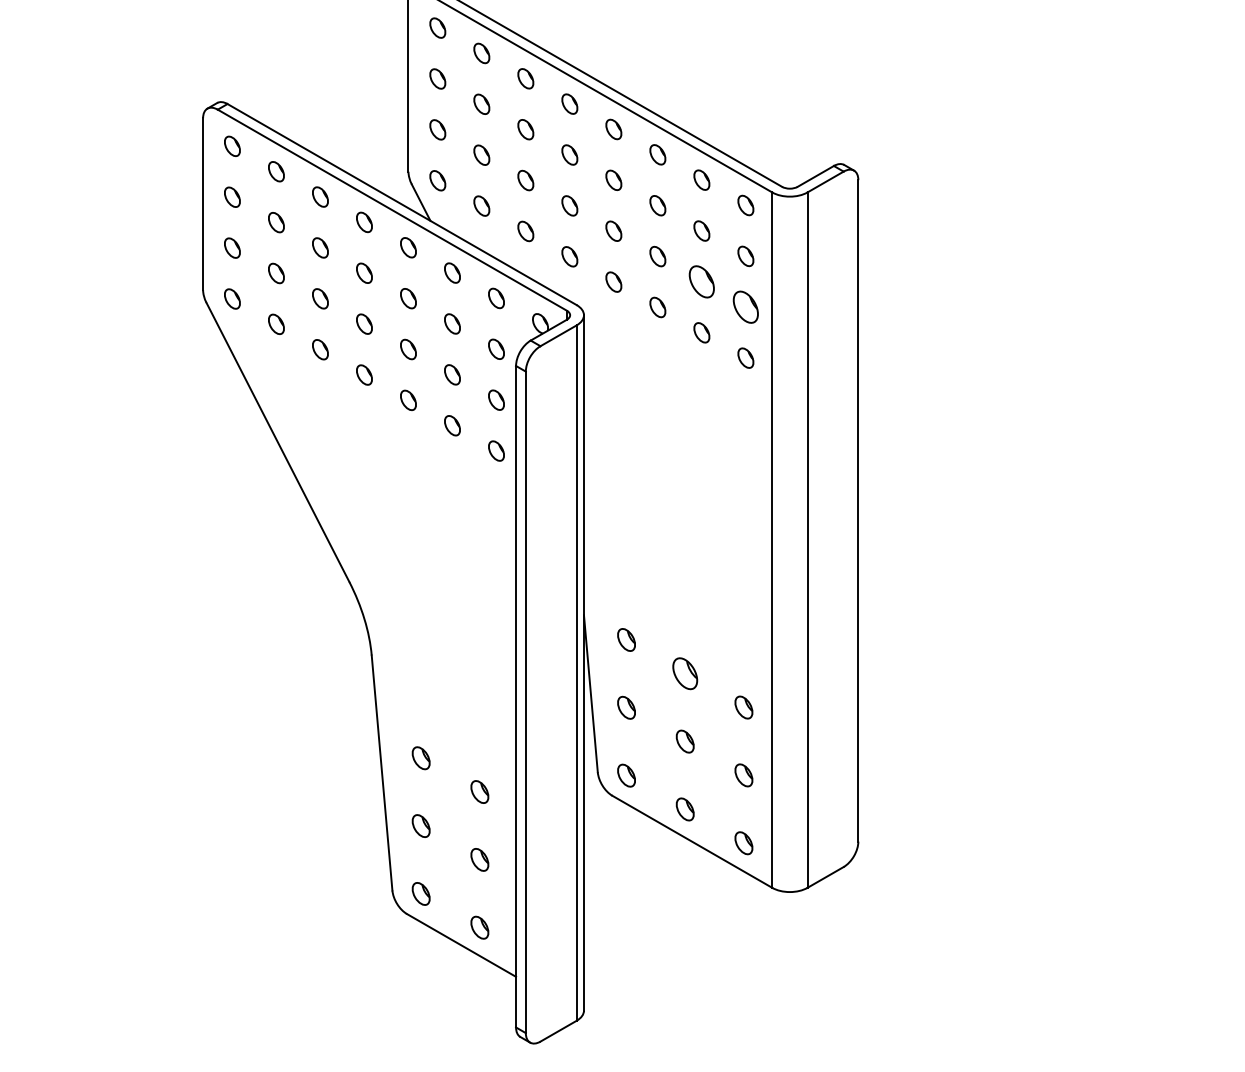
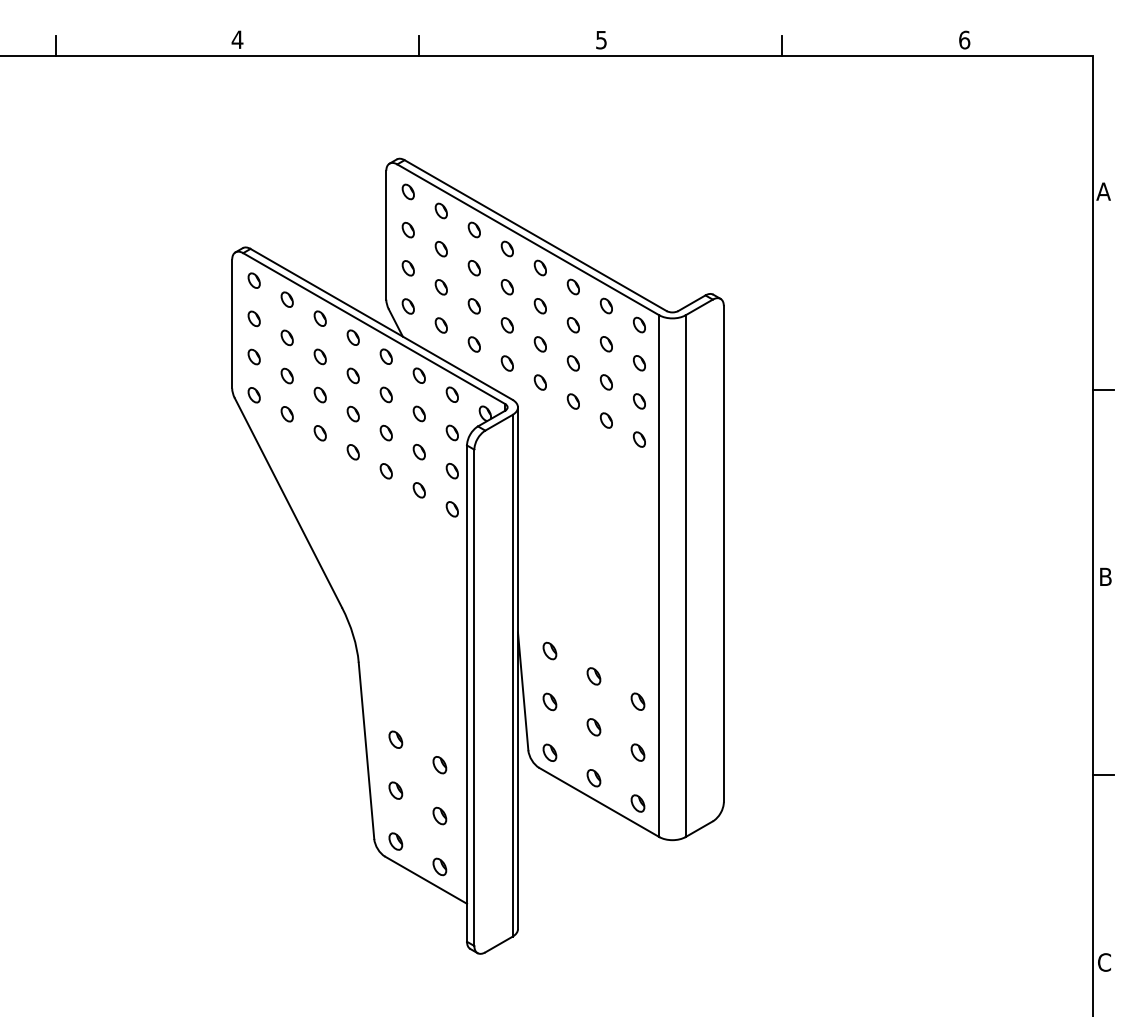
part: (701, 282) -> (606, 382), size x0.62
part: (745, 307) -> (639, 401), size x0.62
part: (684, 673) -> (593, 676), size x0.71

